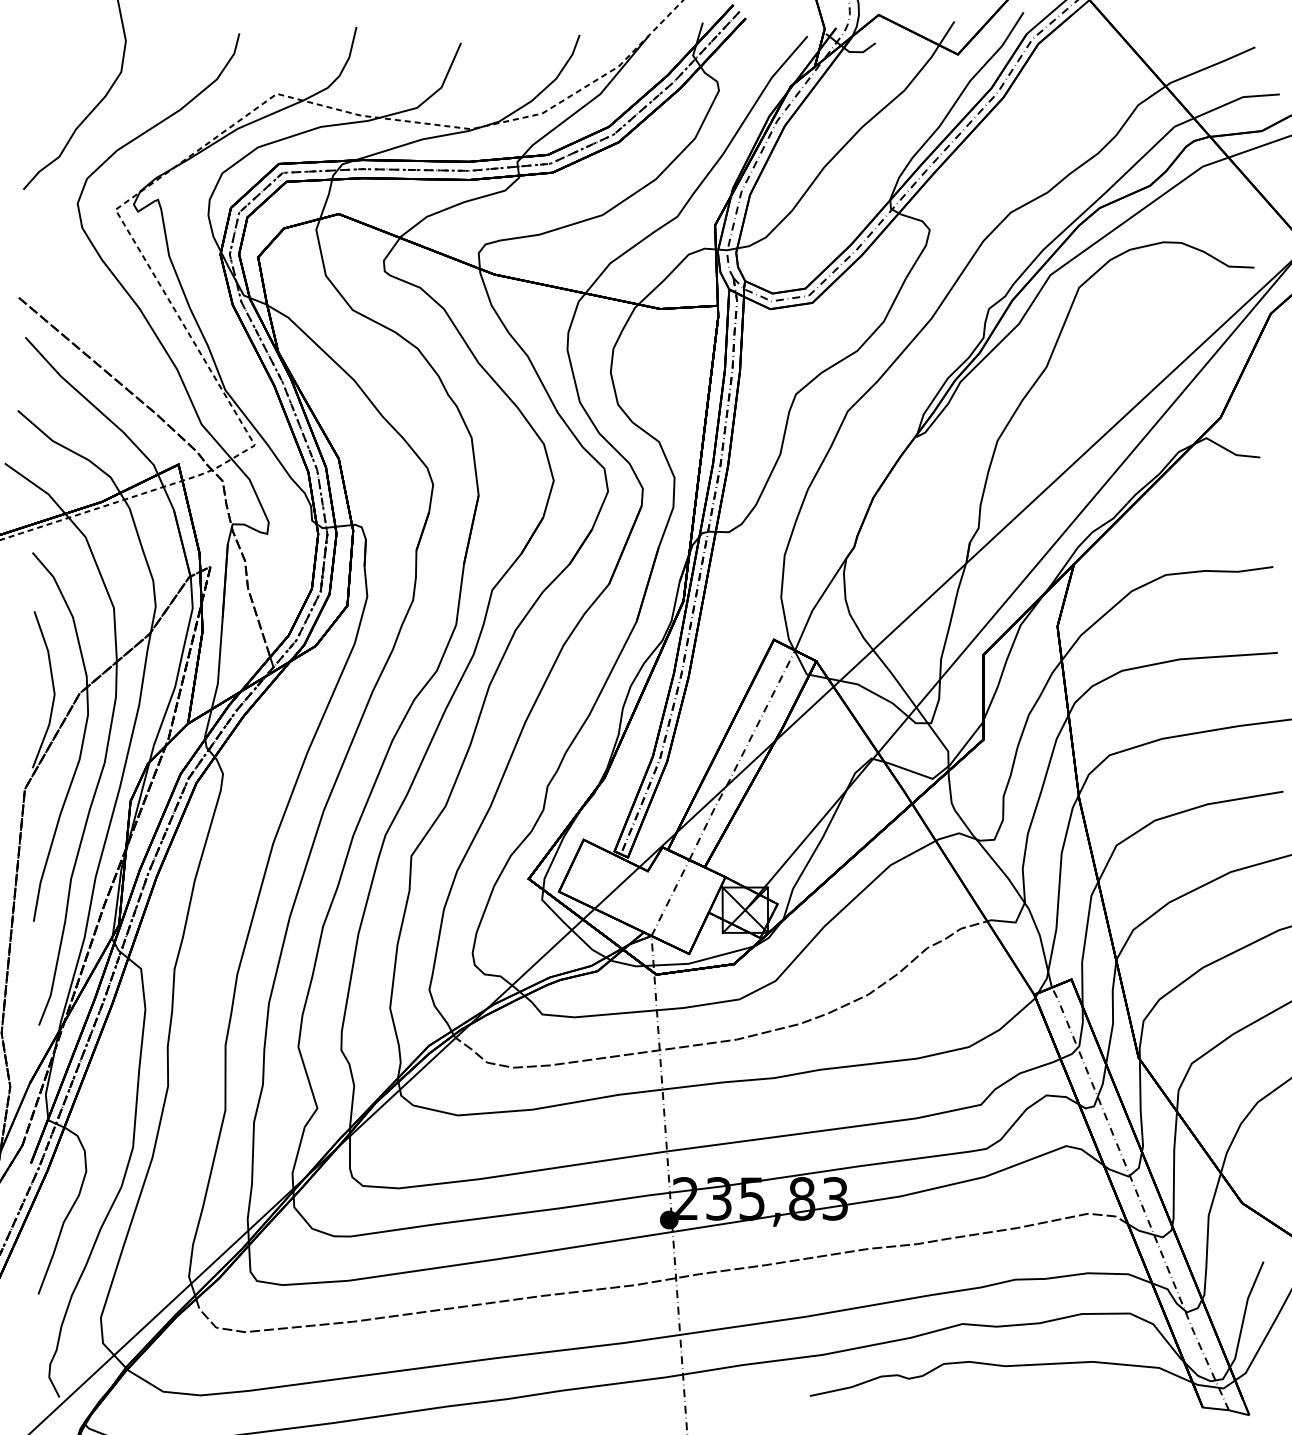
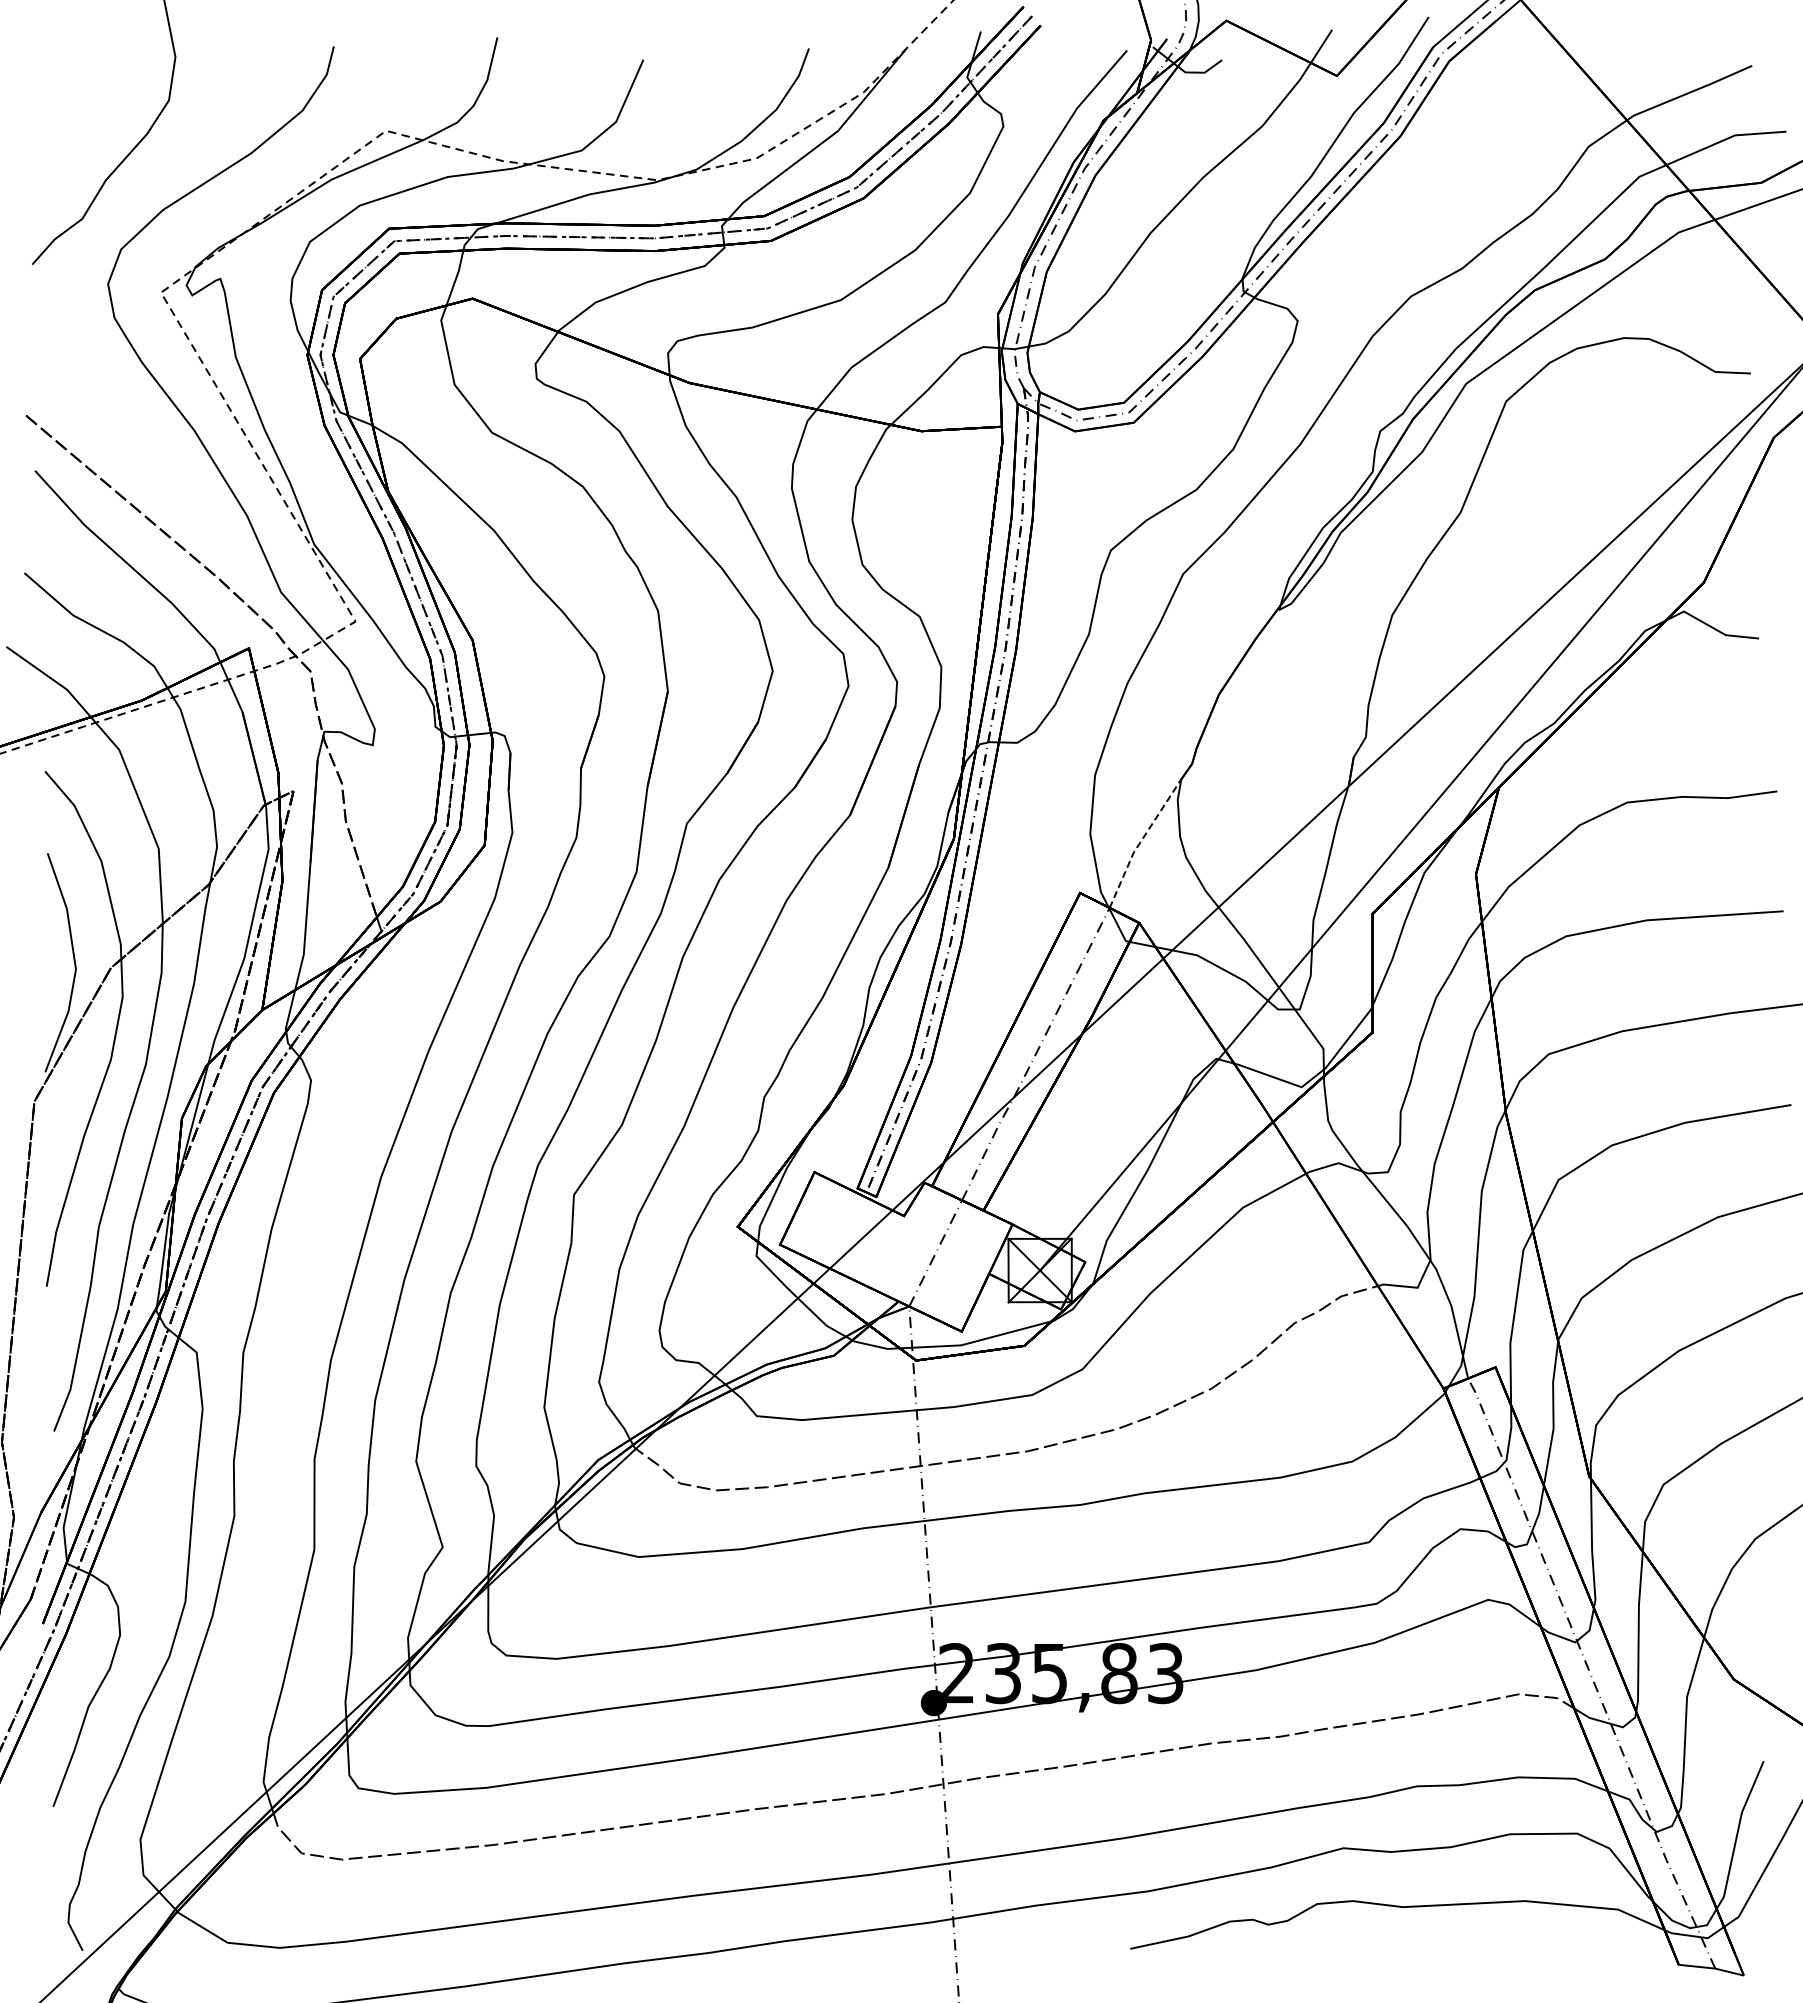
line: (817, 602) -> (1140, 841), solid -> dashed

